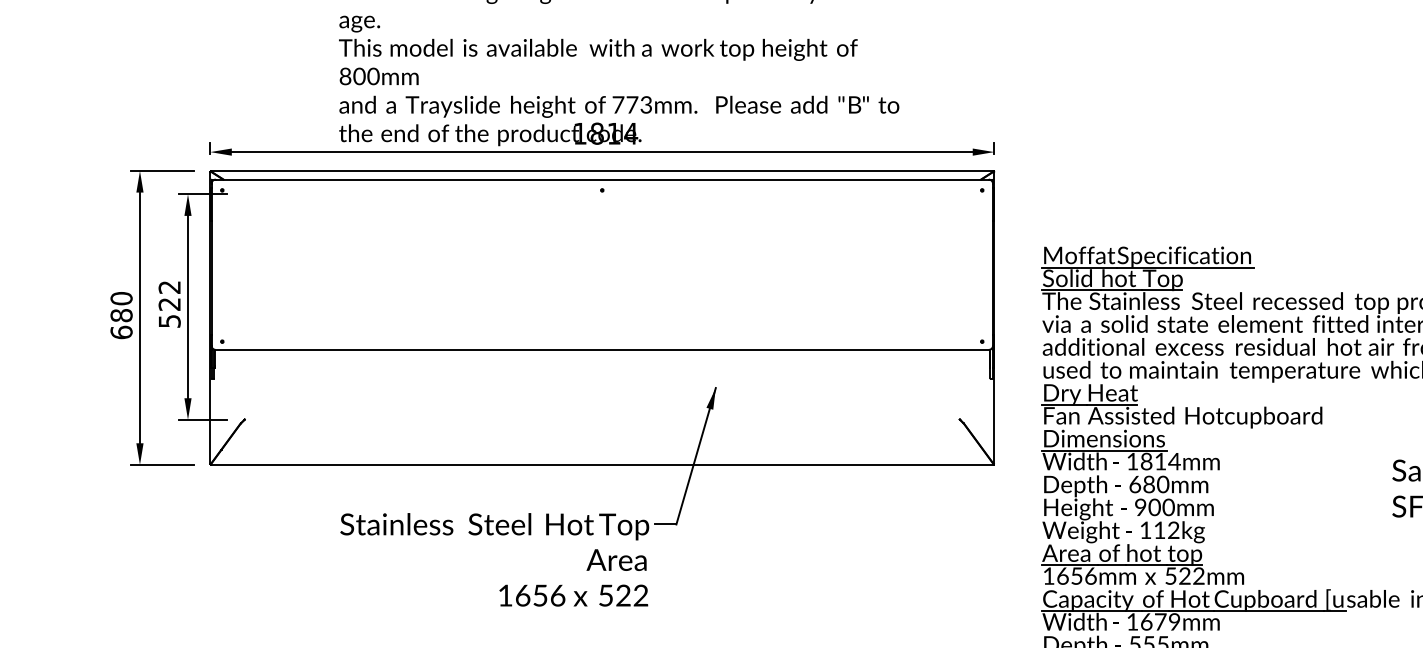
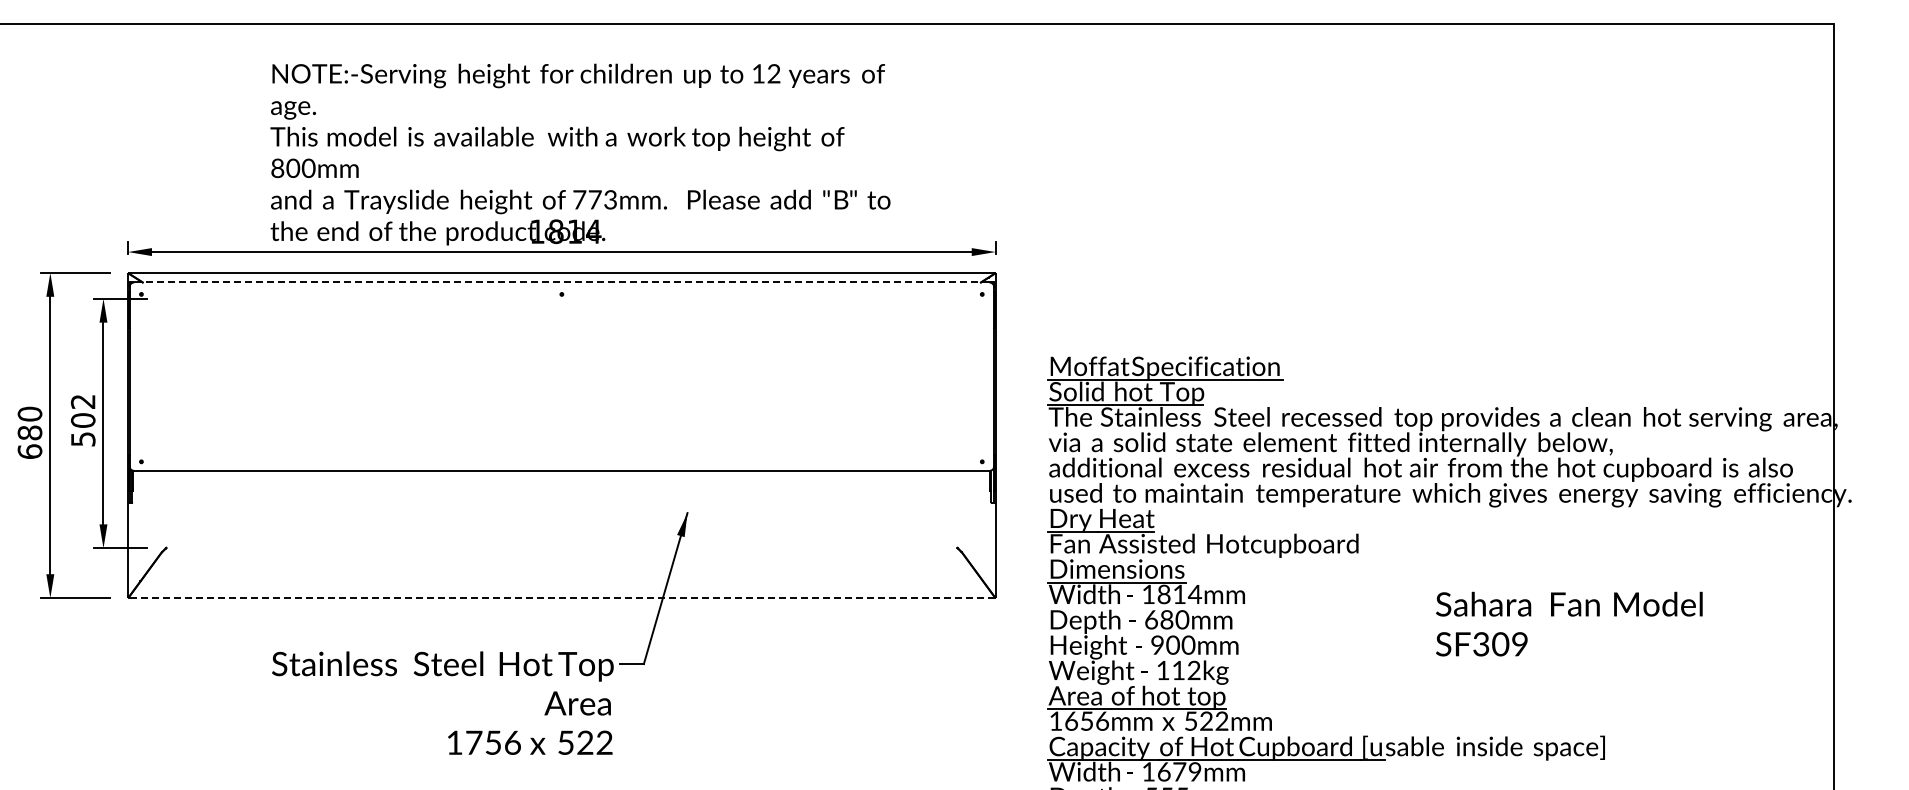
line: (601, 179) -> (561, 282), solid -> dashed
text: (169, 304) -> (83, 420), 522 -> 502
line: (601, 465) -> (561, 598), solid -> dashed
text: (523, 595) -> (474, 742), 1656 -> 1756

